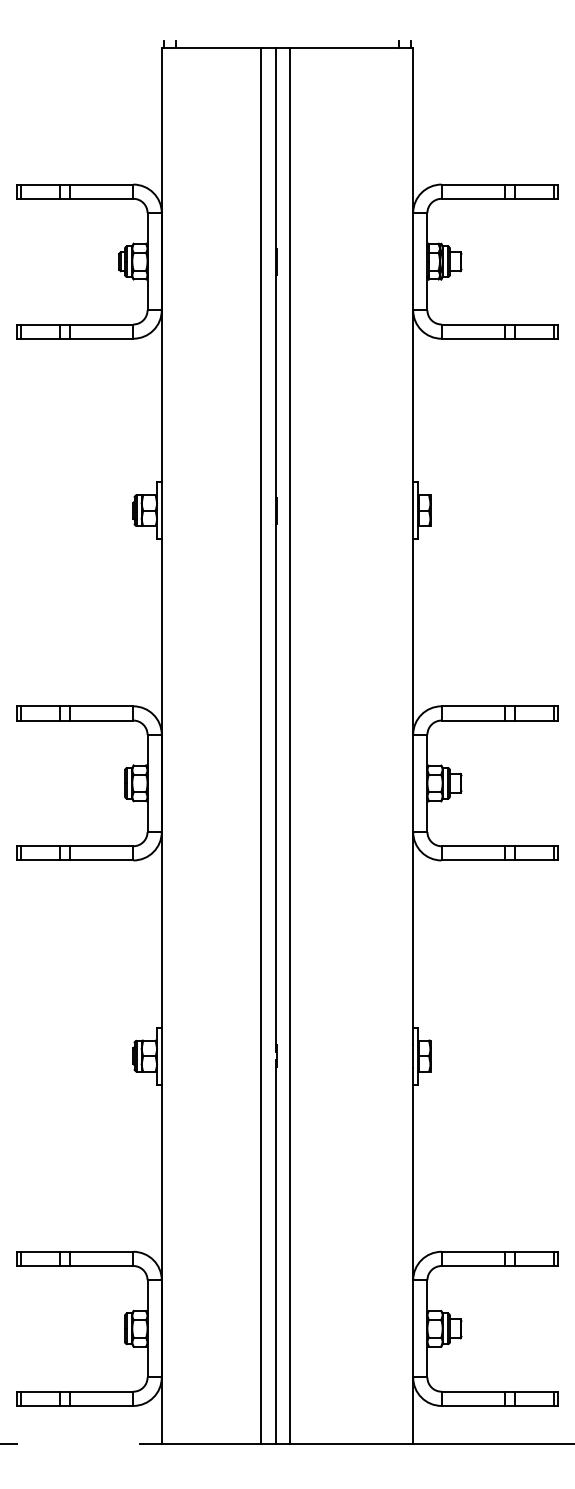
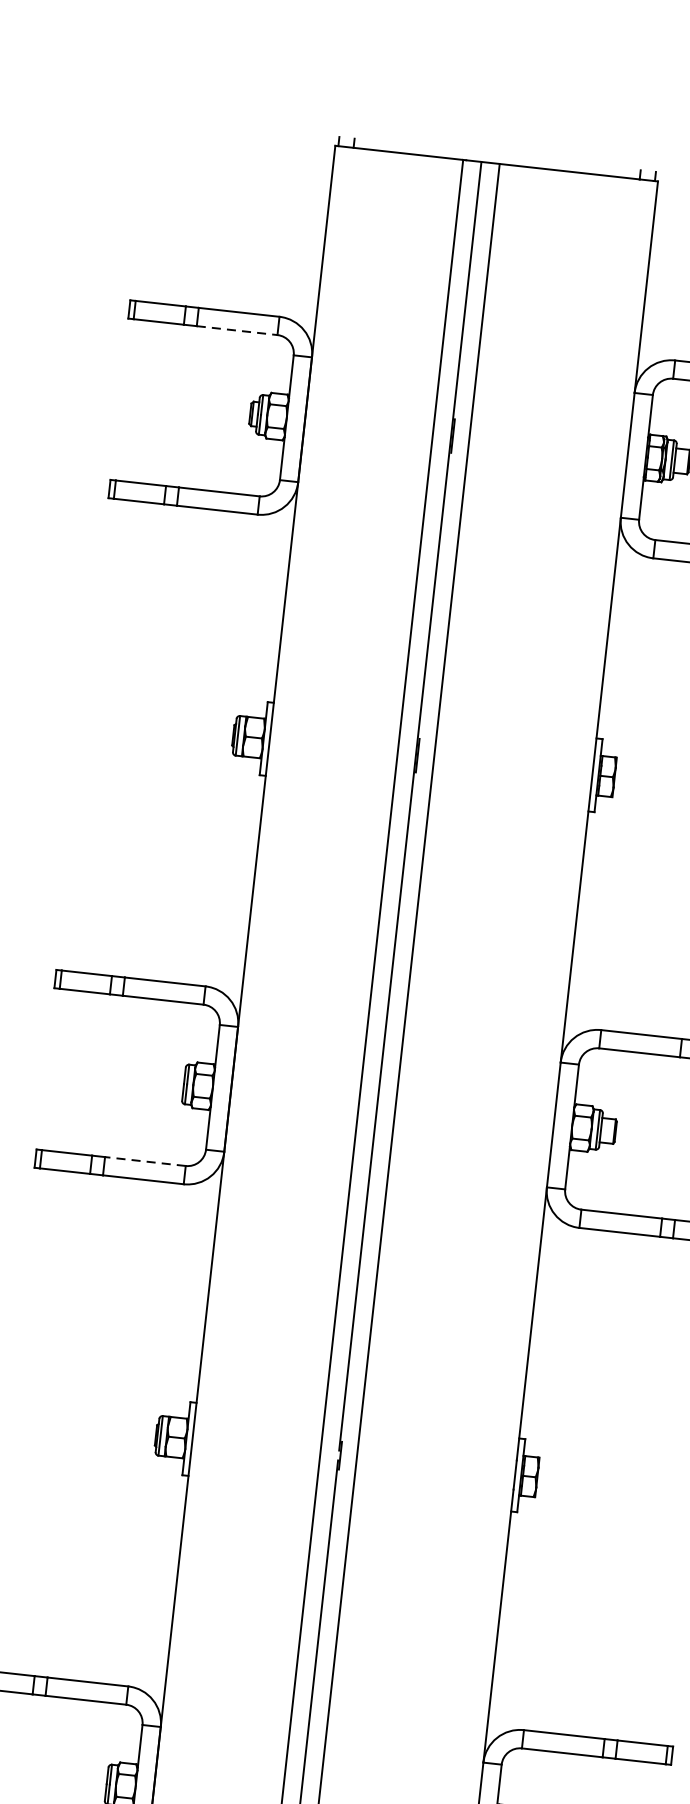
line: (102, 198) -> (237, 330), solid -> dashed
line: (101, 846) -> (144, 1161), solid -> dashed

